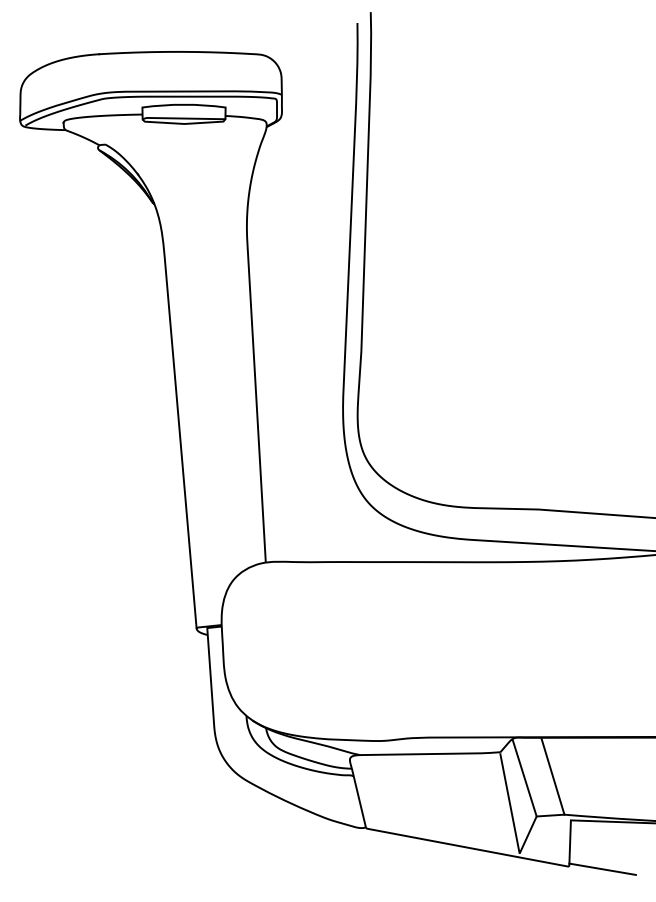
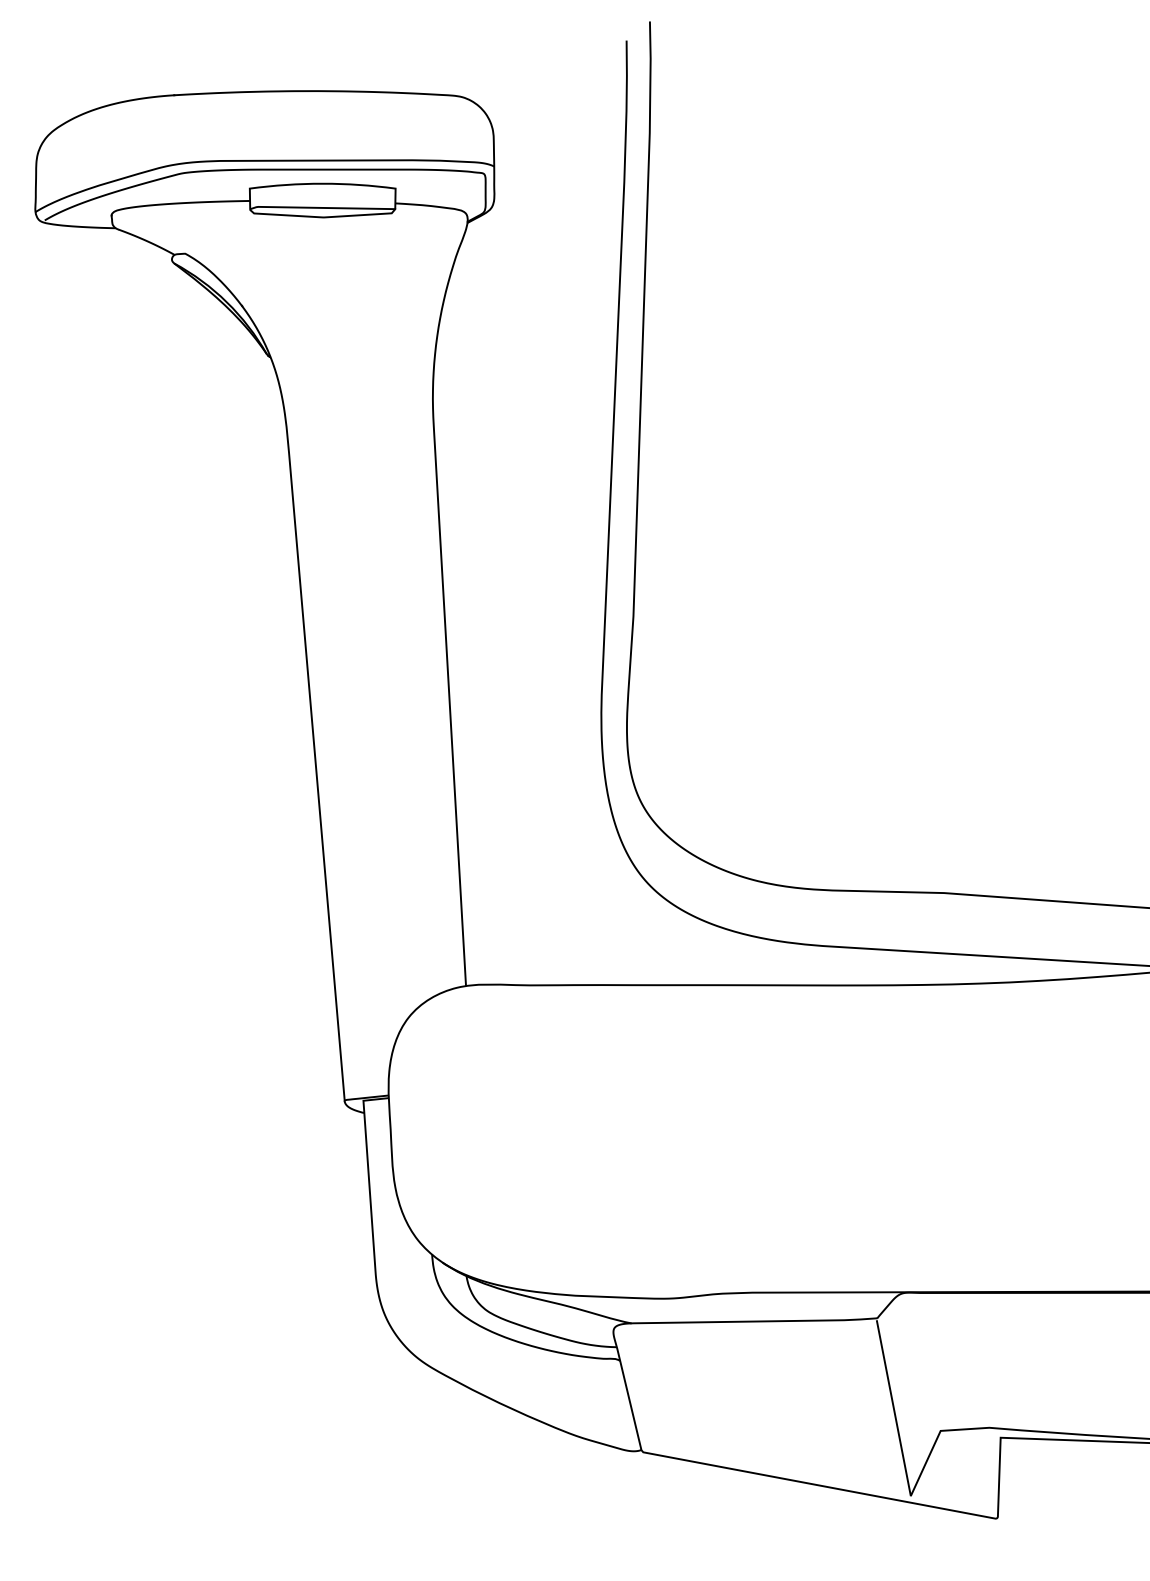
line: (552, 776) -> (968, 1360), removed
line: (524, 777) -> (919, 1362), removed
line: (602, 868) -> (1056, 1522), removed

